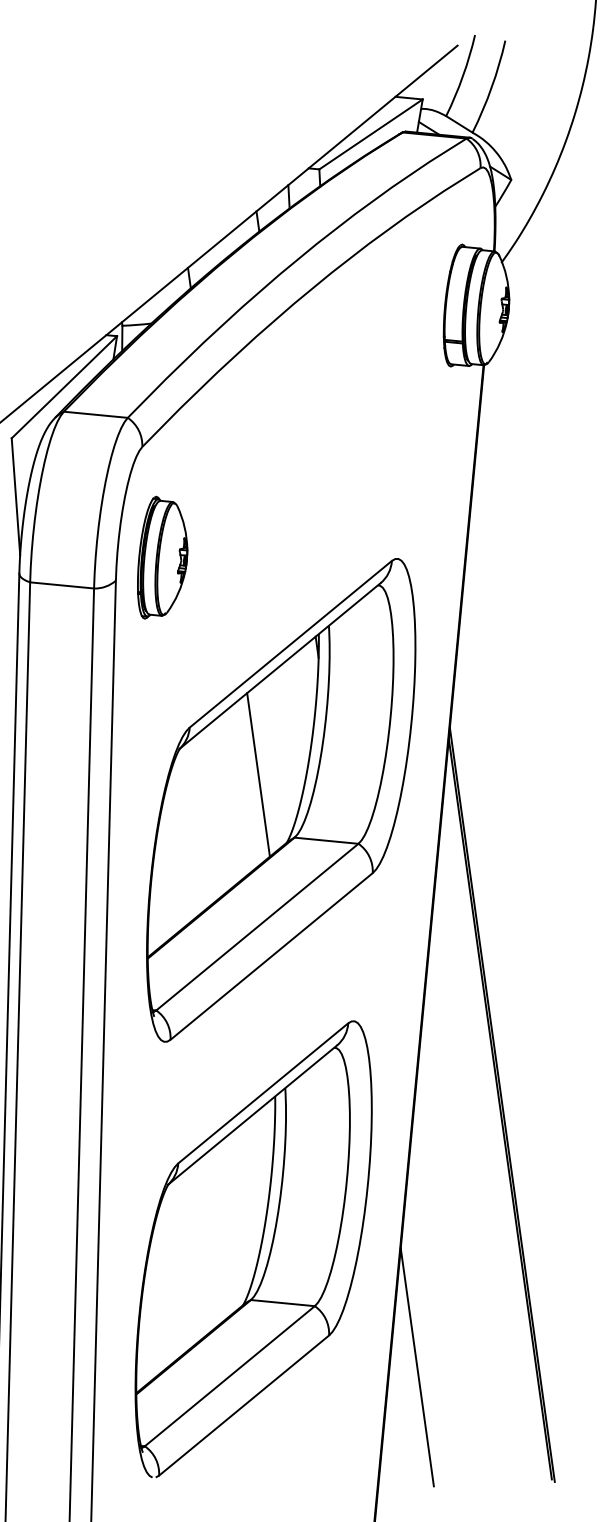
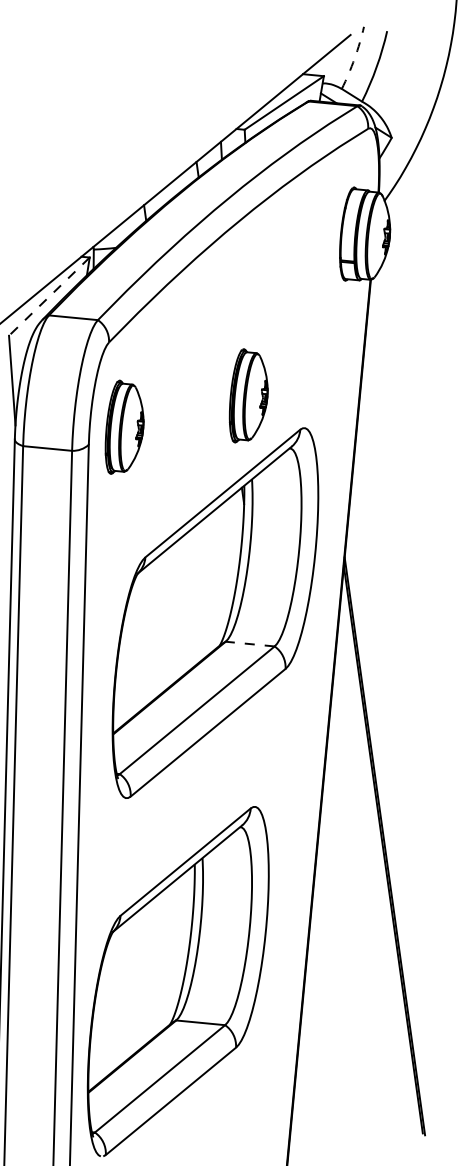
arc: (462, 76) -> (354, 58), solid -> dashed
line: (64, 387) -> (49, 296), solid -> dashed
part: (324, 516) -> (248, 395), added
line: (258, 774) -> (198, 593), removed
line: (326, 840) -> (250, 643), solid -> dashed
part: (253, 1249) -> (178, 981), moved
line: (416, 1367) -> (319, 1047), removed

